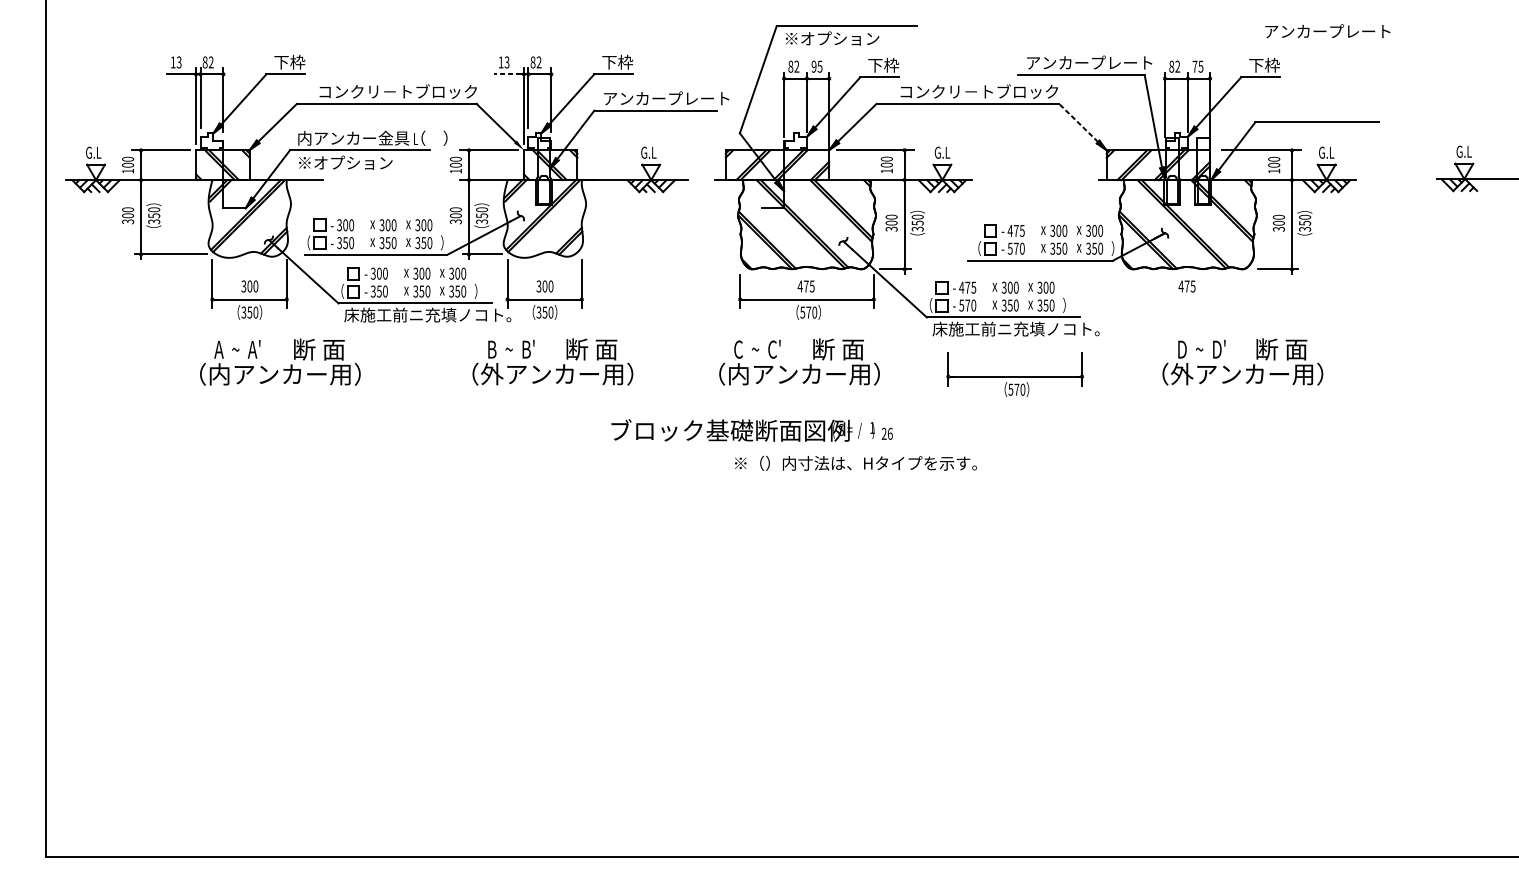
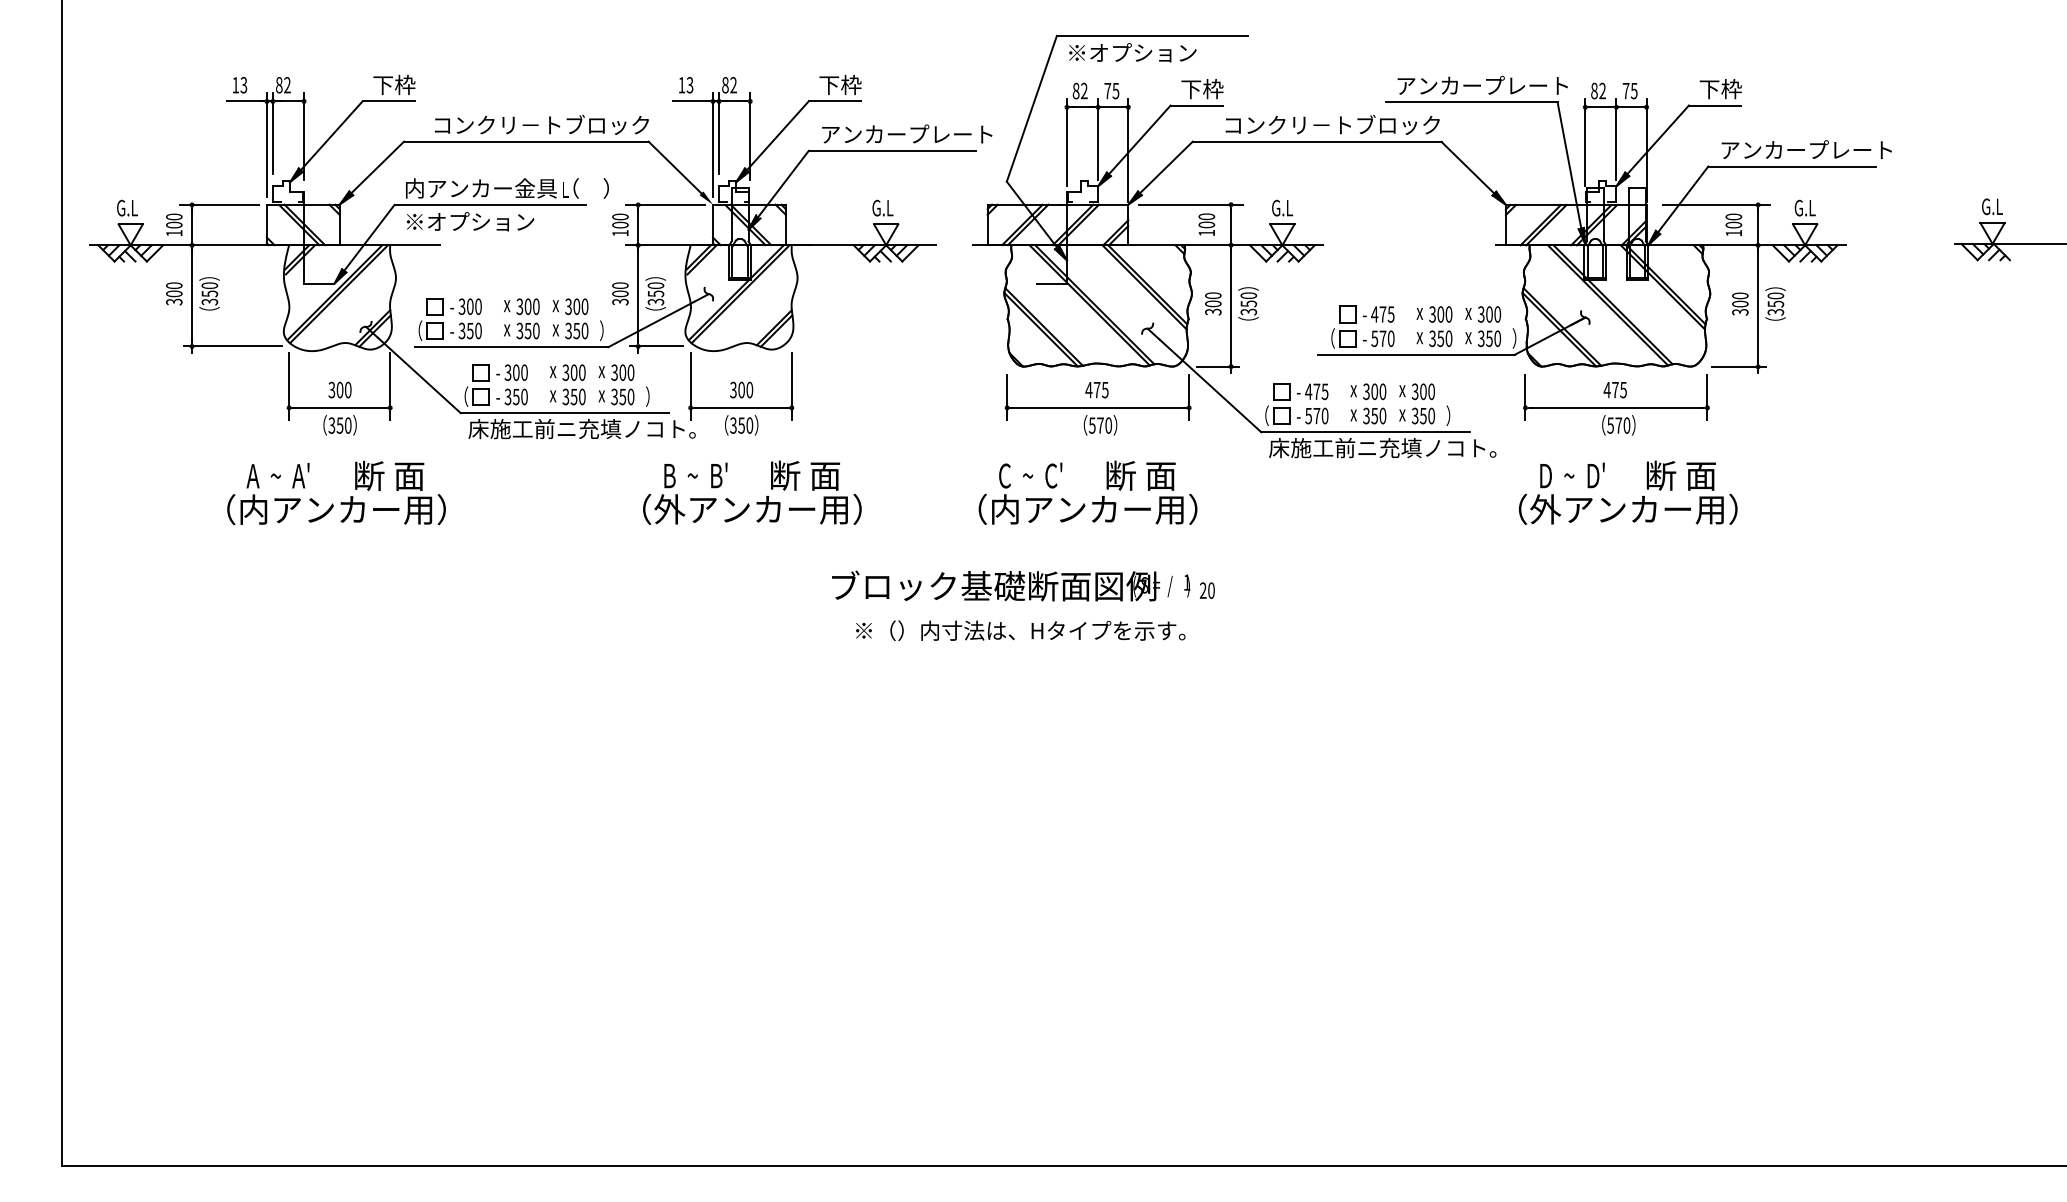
text: (1327, 31) -> (1806, 149), moved
text: (813, 66) -> (1107, 90), 95 -> 75
line: (507, 74) -> (690, 101), dashed -> solid
line: (1078, 122) -> (1467, 167), dashed -> solid
text: (280, 361) -> (336, 492), moved
text: (1243, 361) -> (1628, 492), moved
part: (1015, 374) -> (1616, 404), moved
text: (890, 433) -> (1211, 590), 26 -> 20
text: (855, 463) -> (1020, 630), moved

